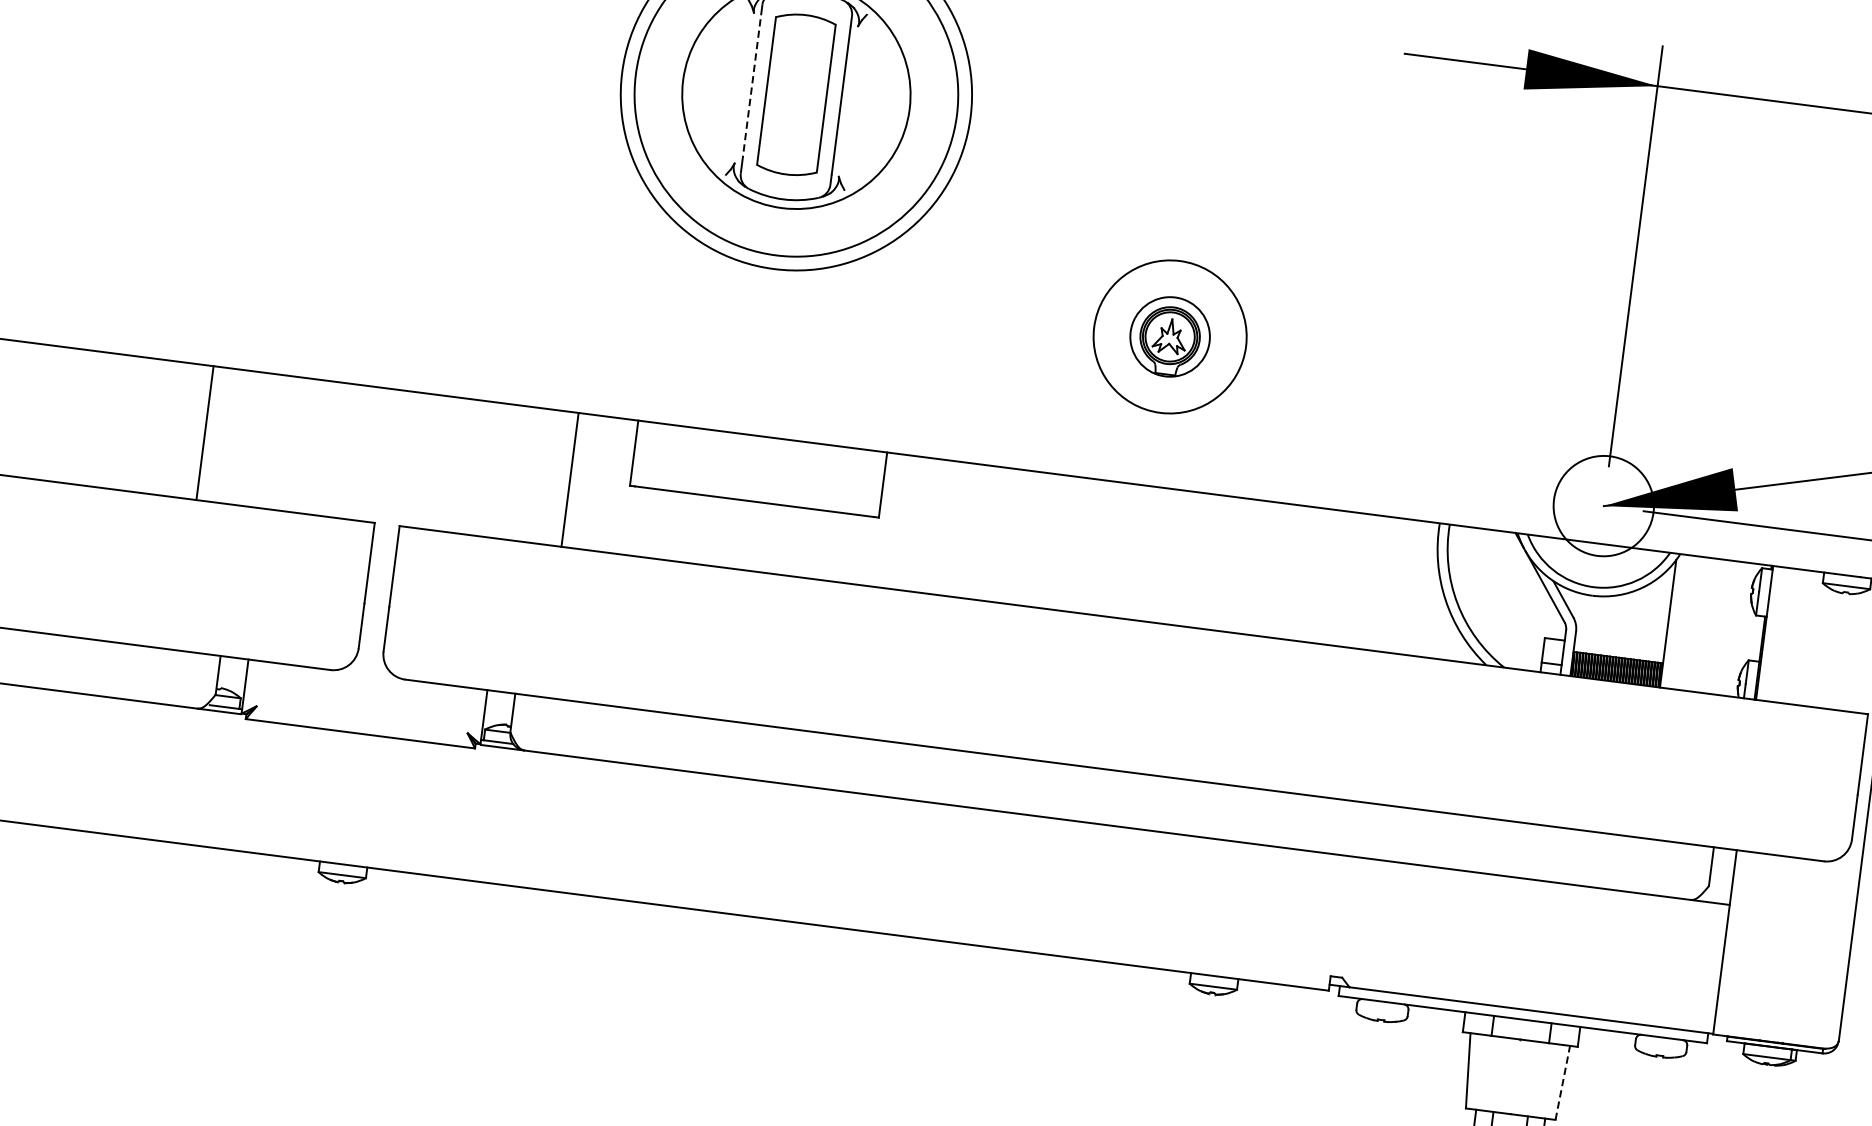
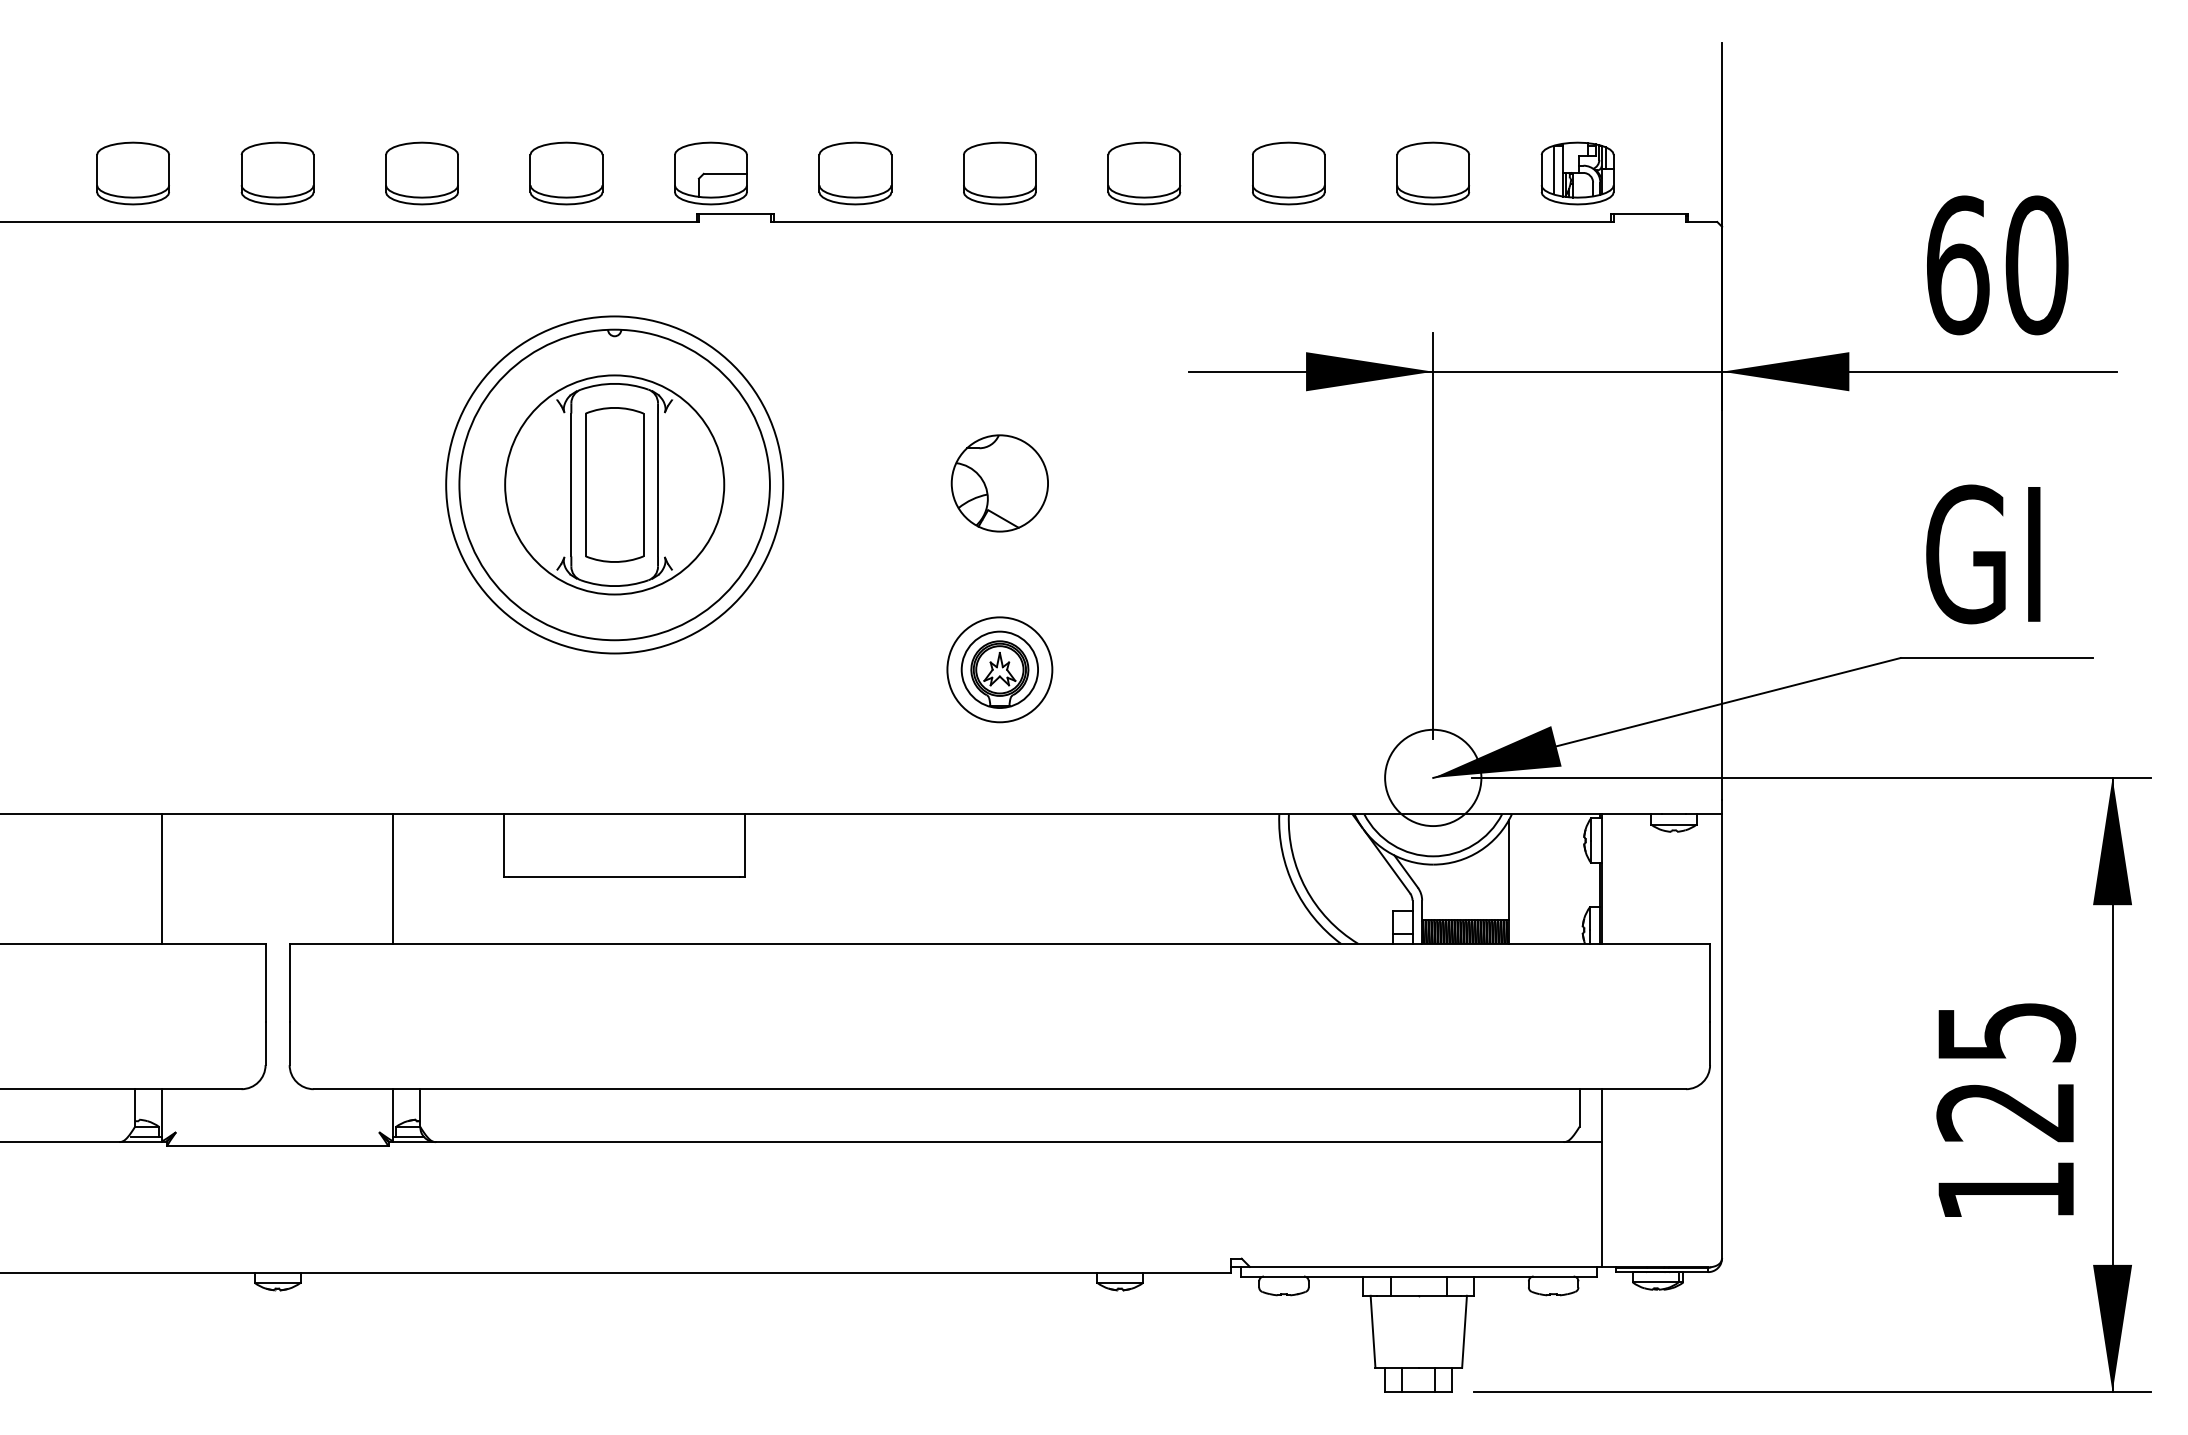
line: (751, 88) -> (571, 484), dashed -> solid
part: (1194, 144) -> (999, 483), added
circle: (1169, 336) -> (999, 669), size x0.71
line: (205, 432) -> (162, 878), moved
line: (570, 479) -> (393, 878), moved
line: (1562, 1082) -> (1464, 1331), dashed -> solid

